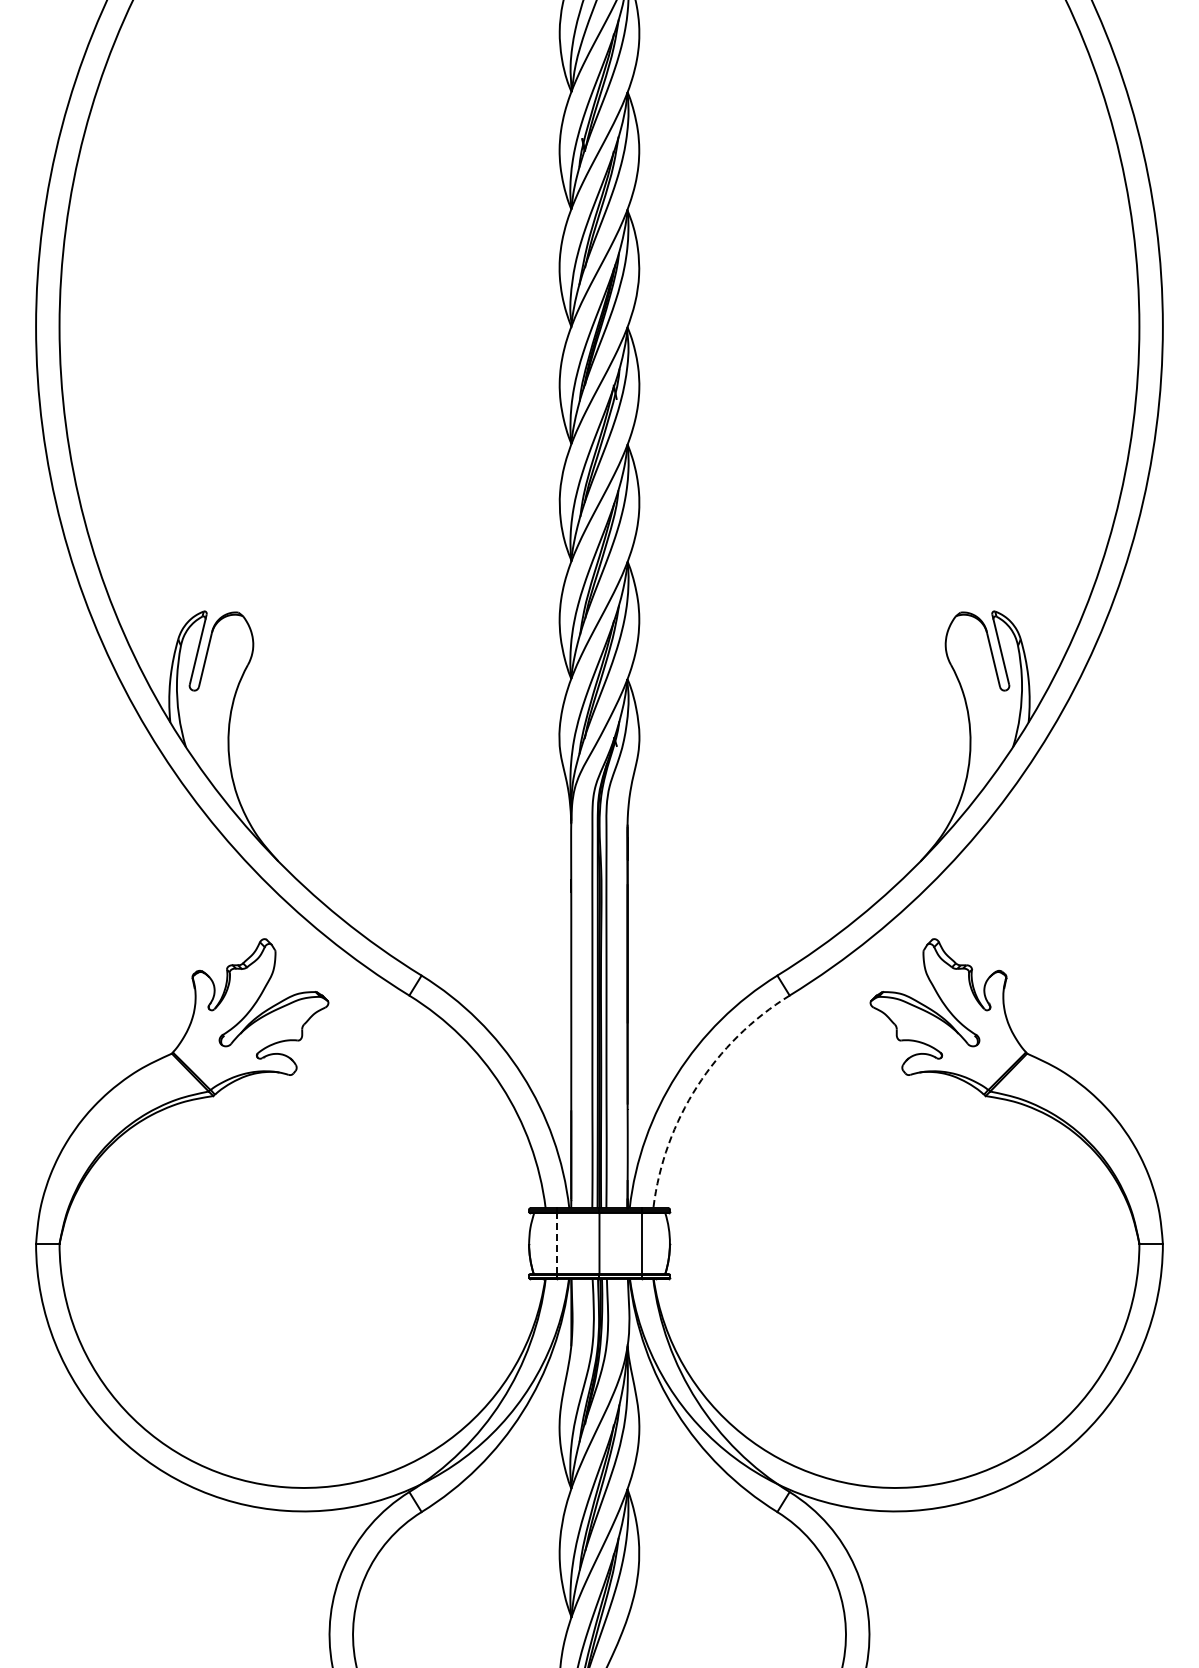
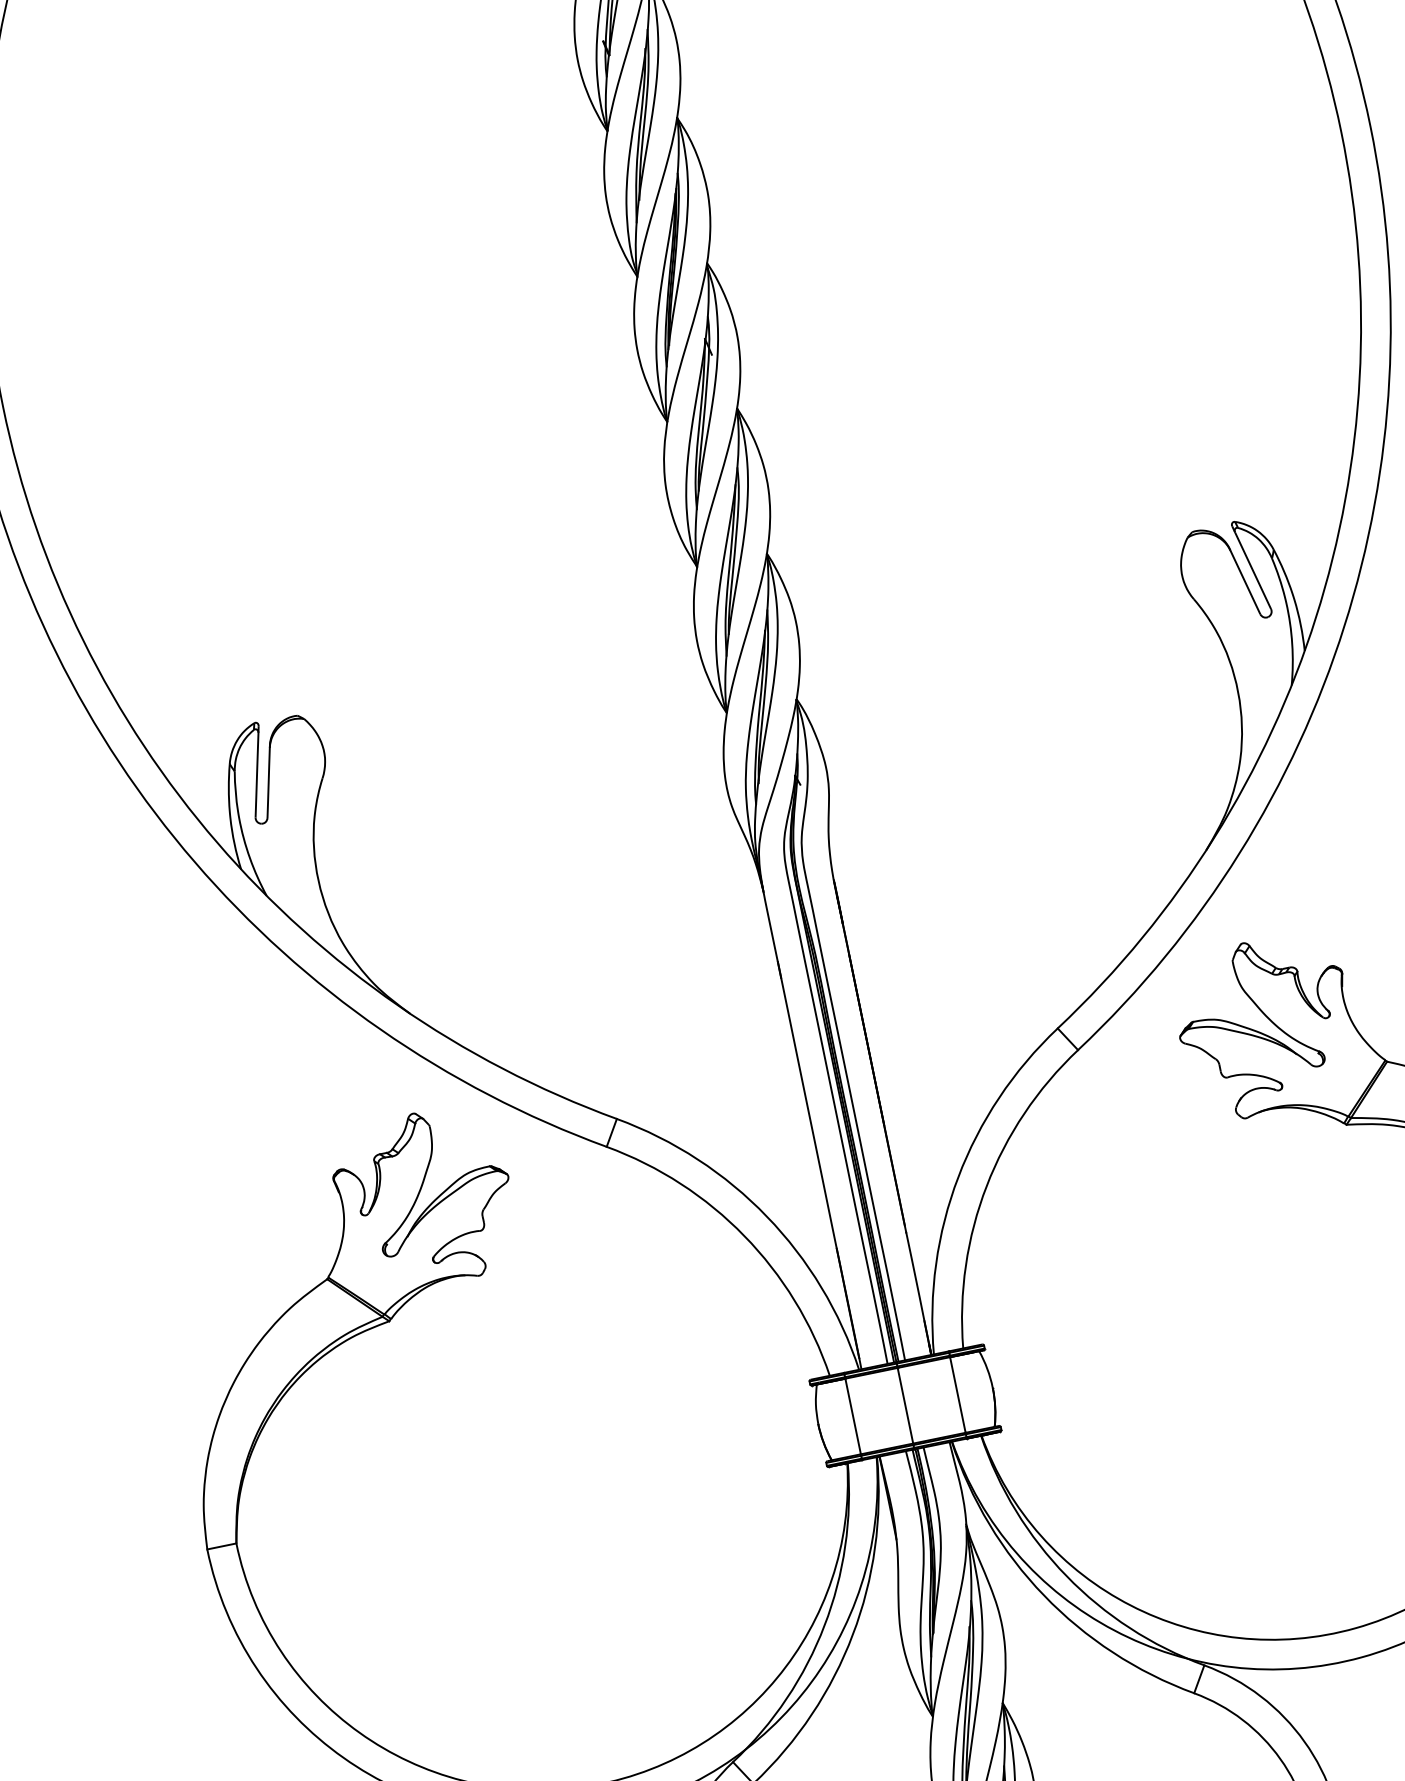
arc: (697, 1086) -> (986, 1186), dashed -> solid
line: (557, 1243) -> (853, 1416), dashed -> solid

